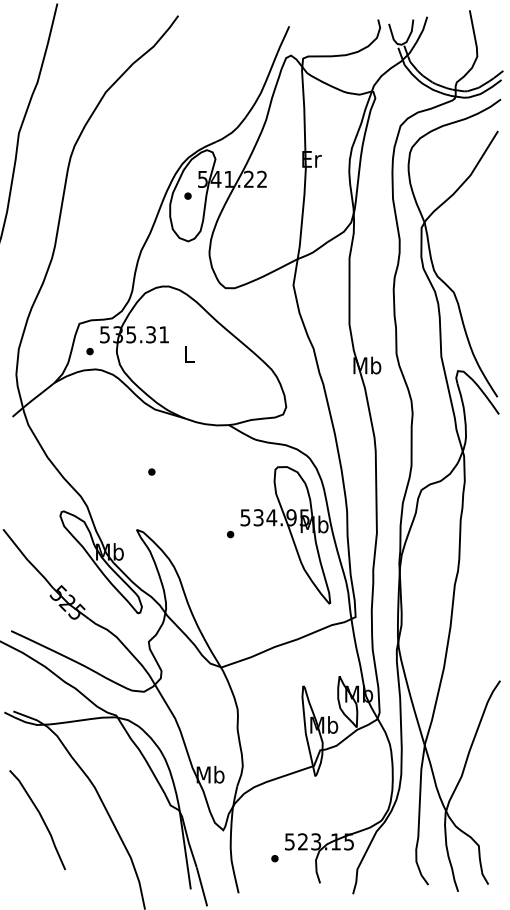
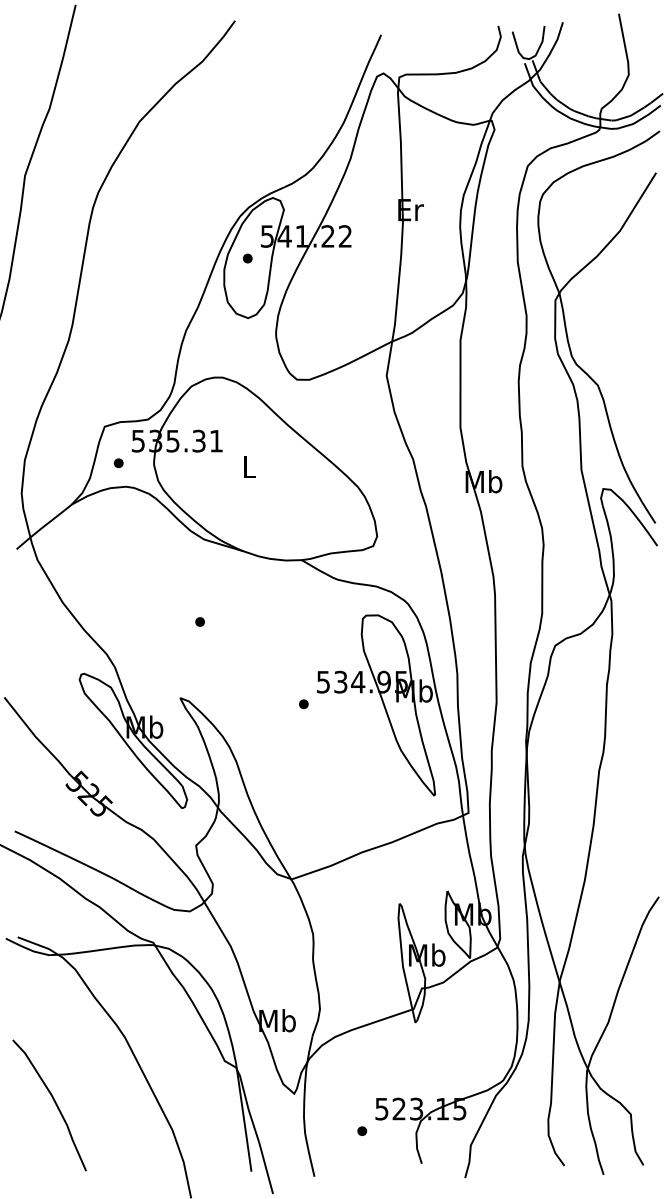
curve: (41, 819) -> (54, 1104), moved

